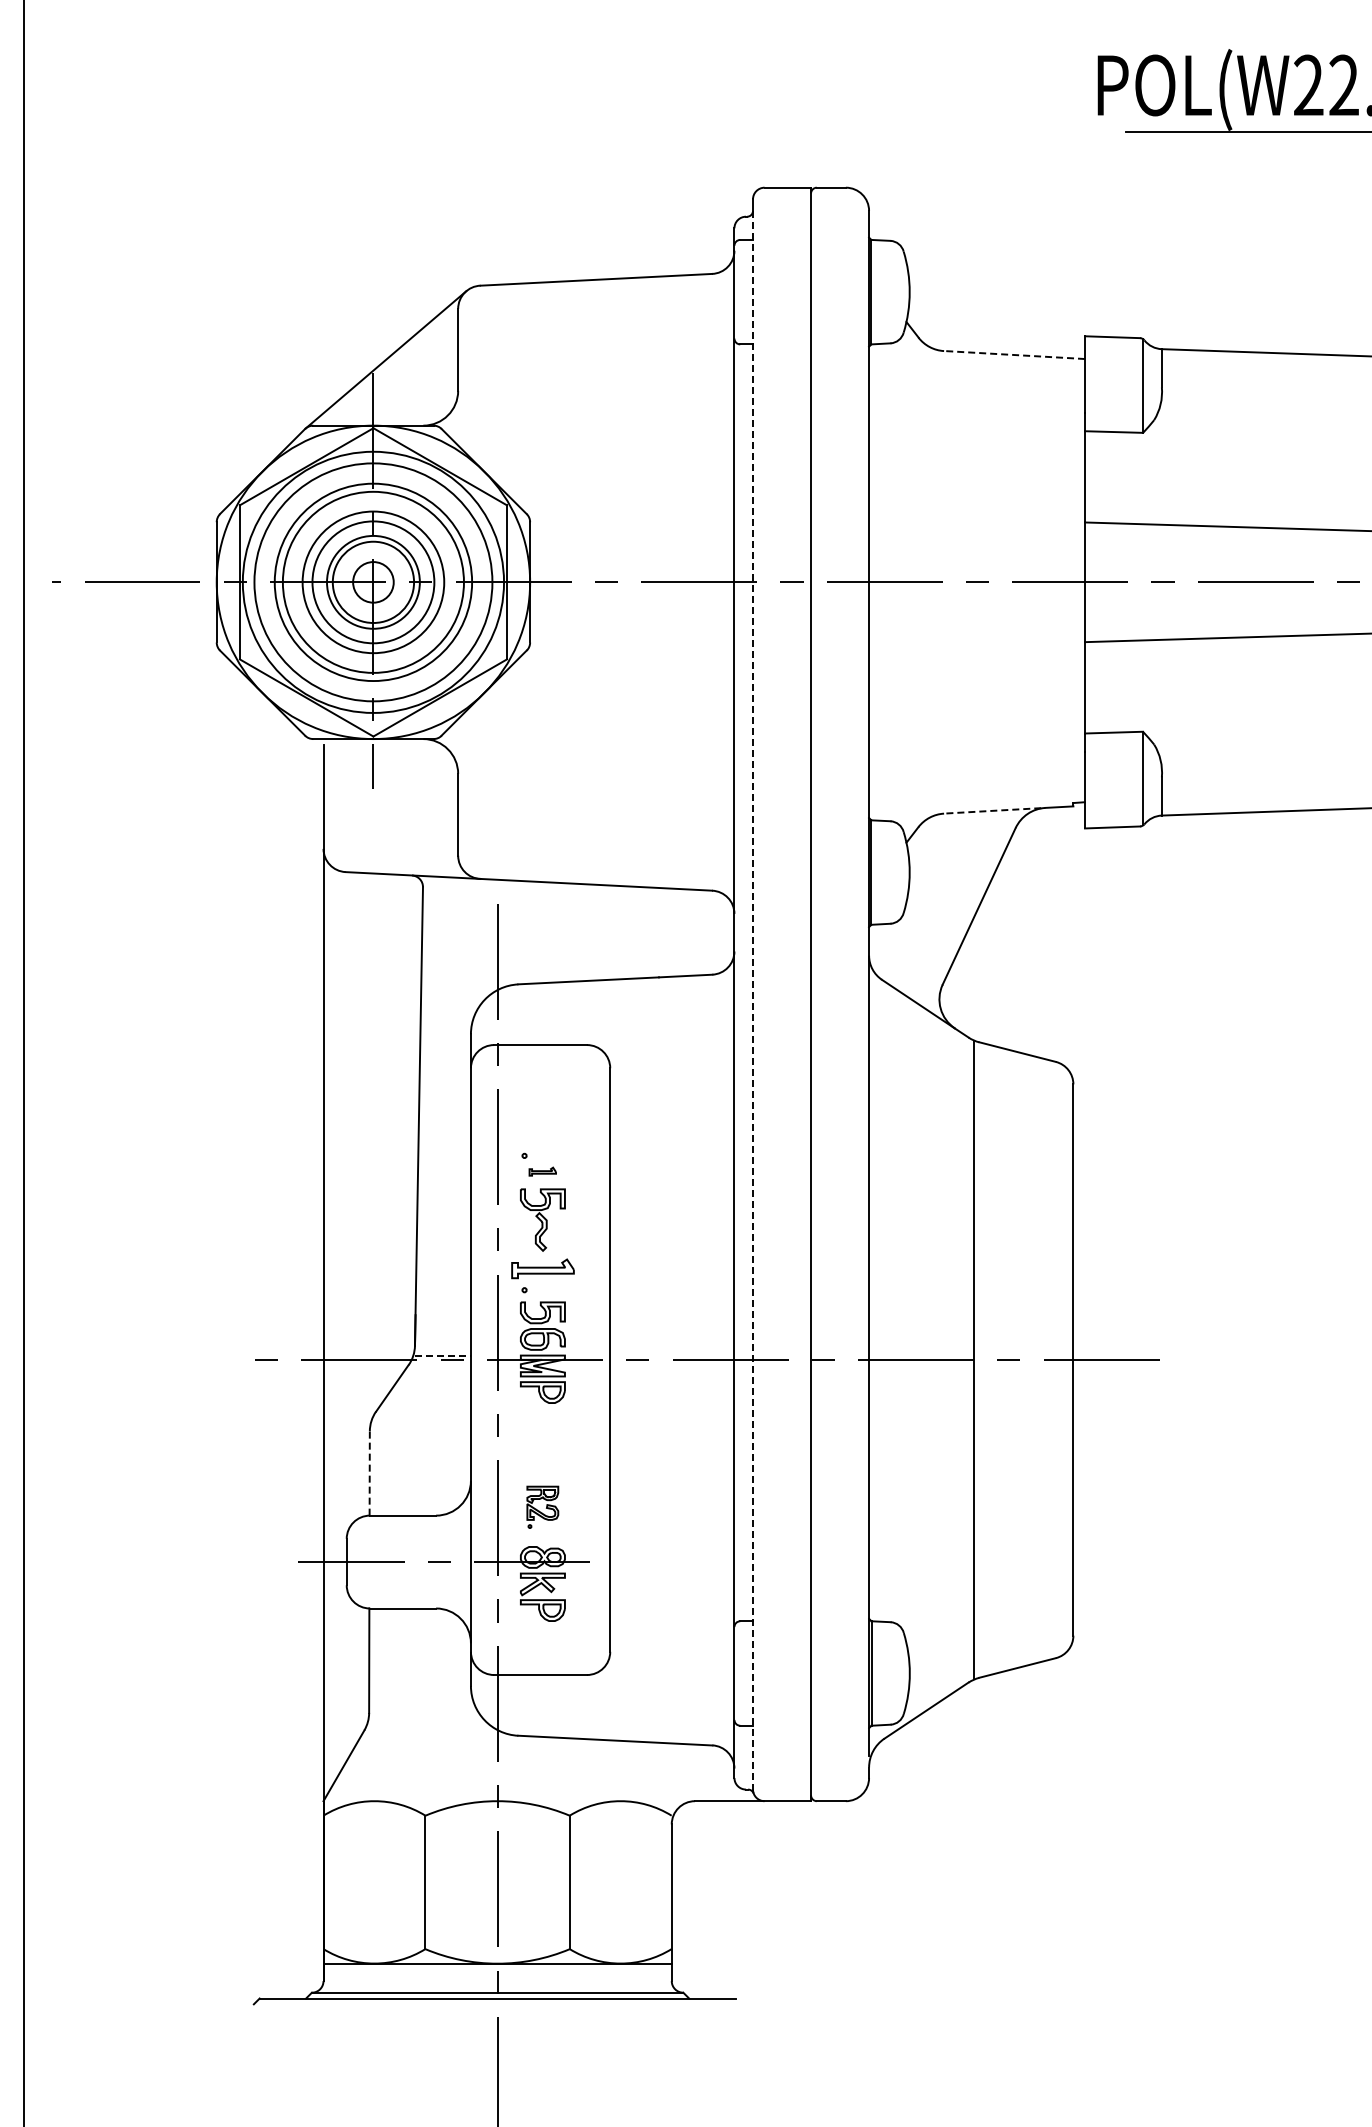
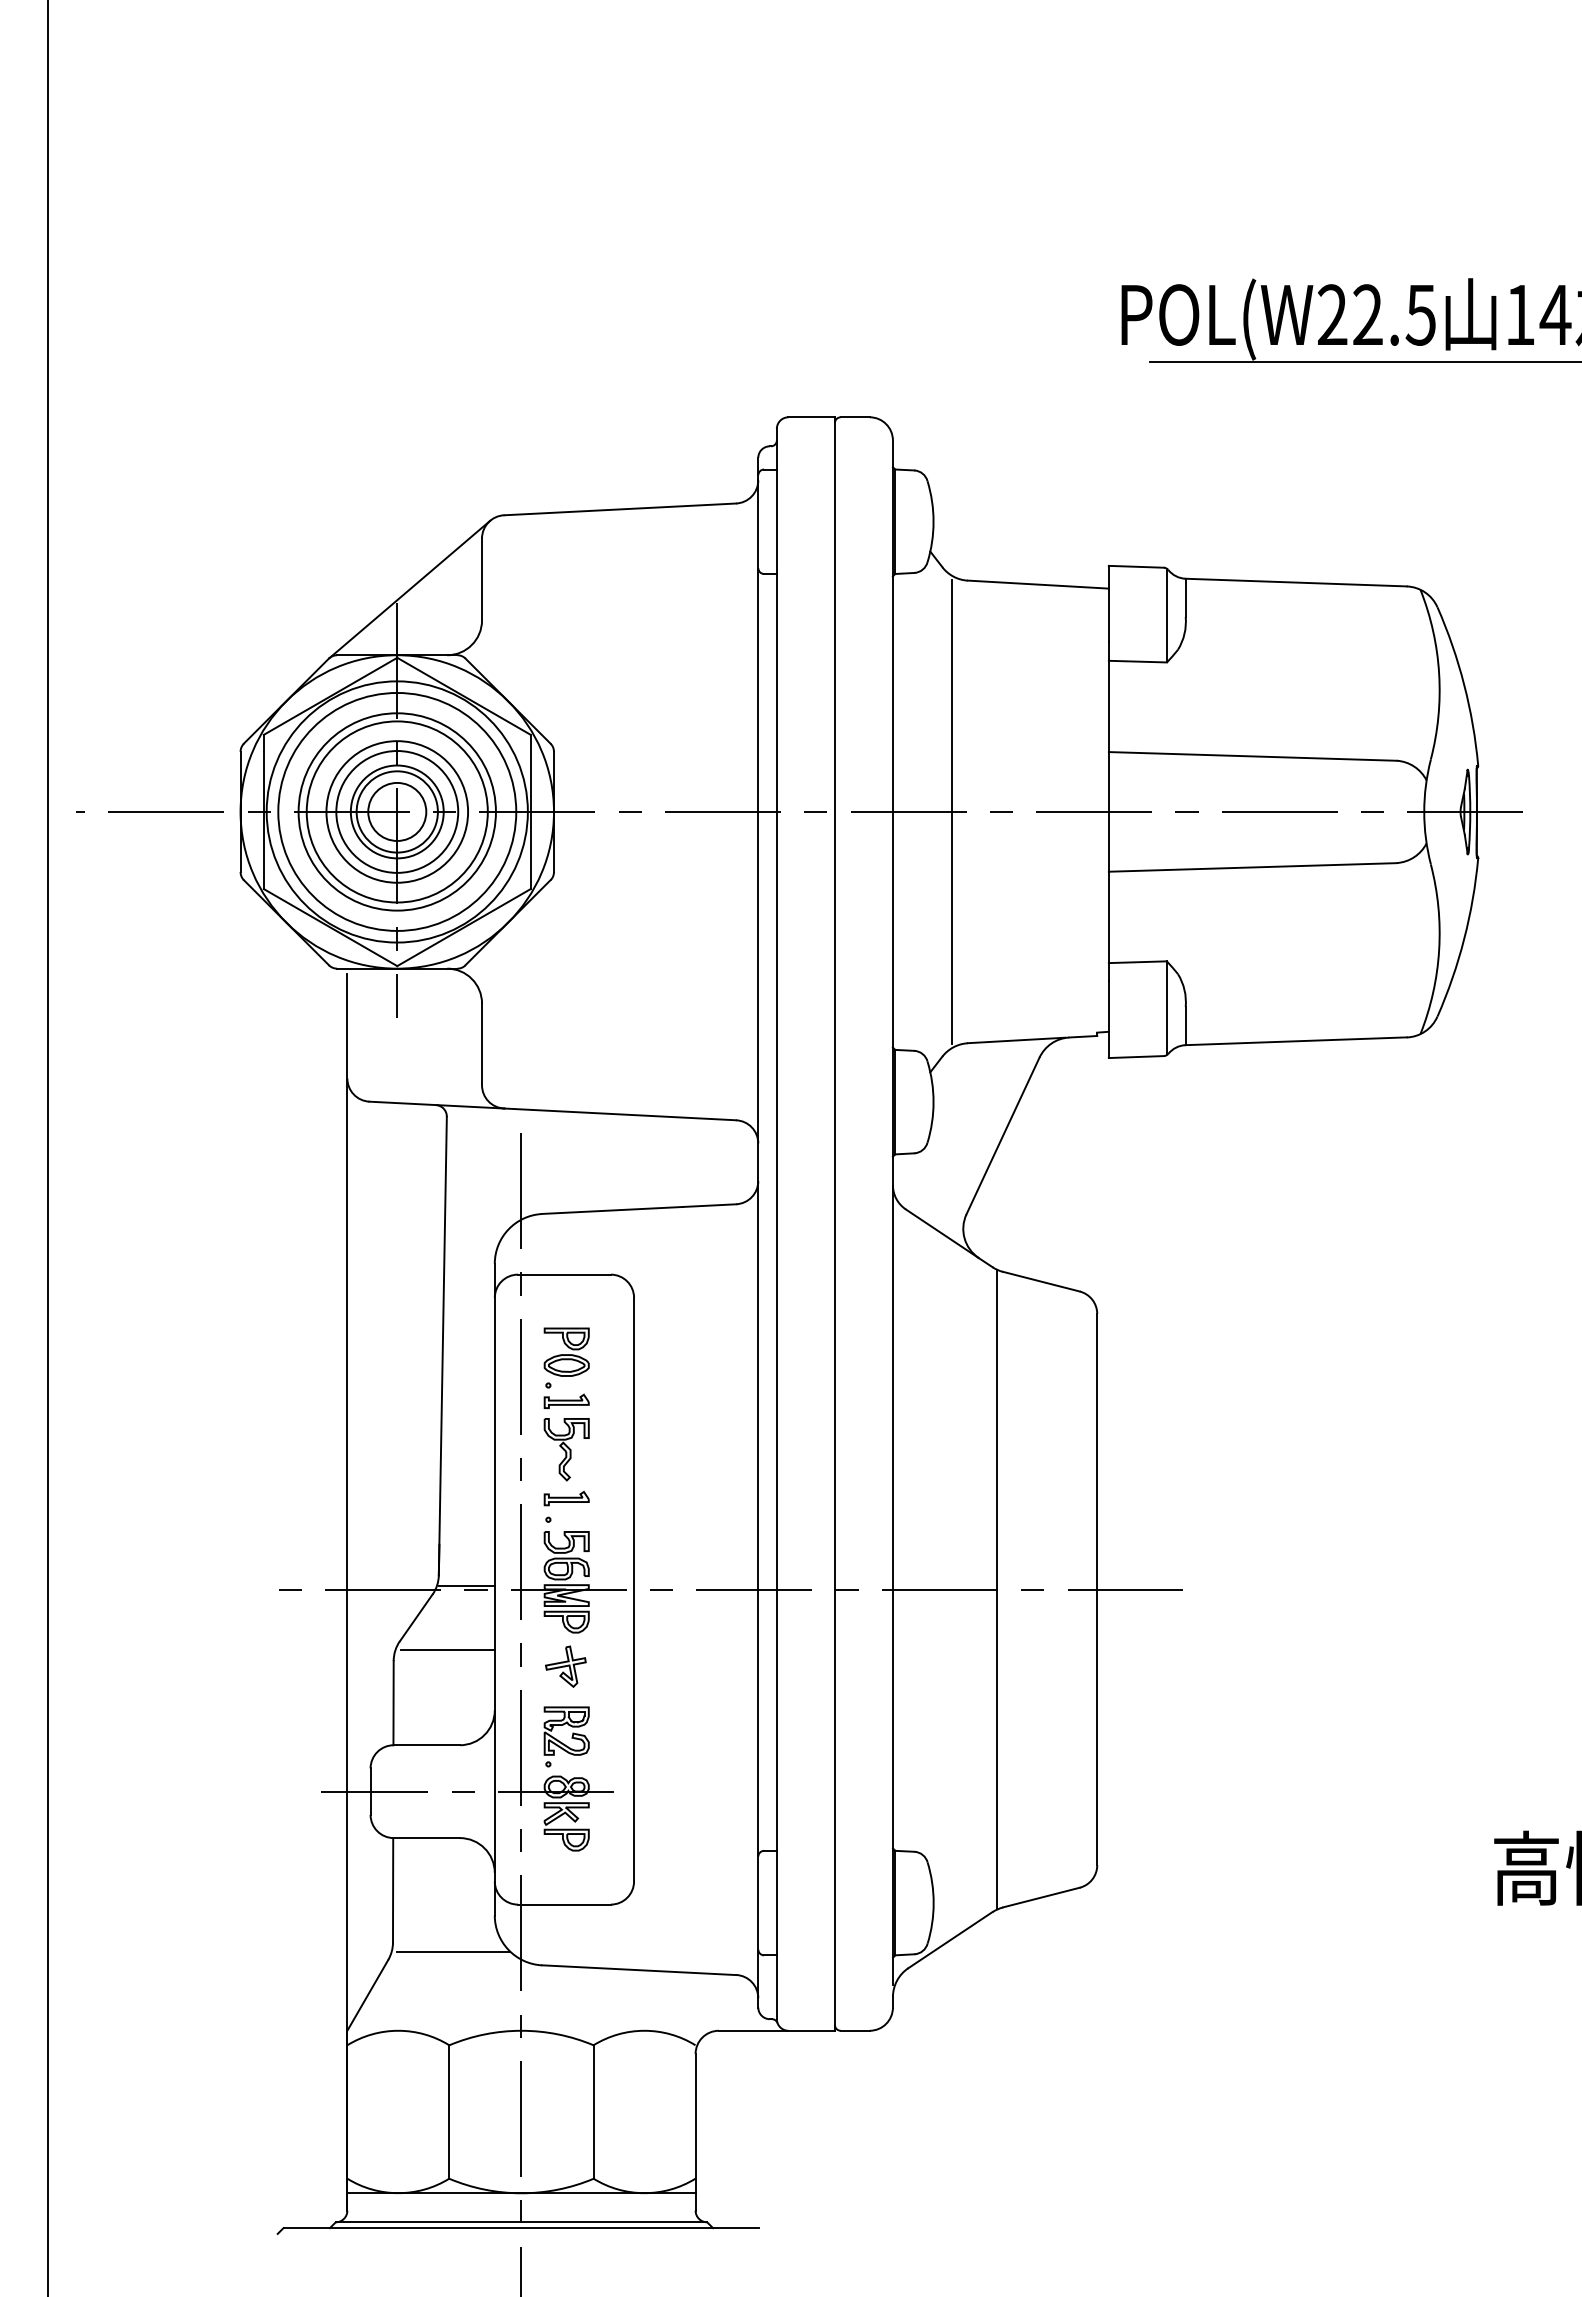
line: (1014, 354) -> (1038, 584), dashed -> solid
circle: (373, 581) -> (397, 811), size x1.43
line: (928, 581) -> (952, 811), added
line: (992, 810) -> (1016, 1040), dashed -> solid
line: (752, 1000) -> (776, 1230), dashed -> solid
part: (542, 1121) -> (566, 1351), added
part: (542, 1170) -> (566, 1400), size x1.67
part: (542, 1268) -> (566, 1498), size x0.71
line: (443, 1355) -> (467, 1585), dashed -> solid
line: (423, 1420) -> (447, 1650), added
part: (541, 1436) -> (565, 1666), added
line: (369, 1472) -> (393, 1702), dashed -> solid
part: (542, 1506) -> (566, 1736), size x1.43
line: (429, 1721) -> (453, 1951), added

